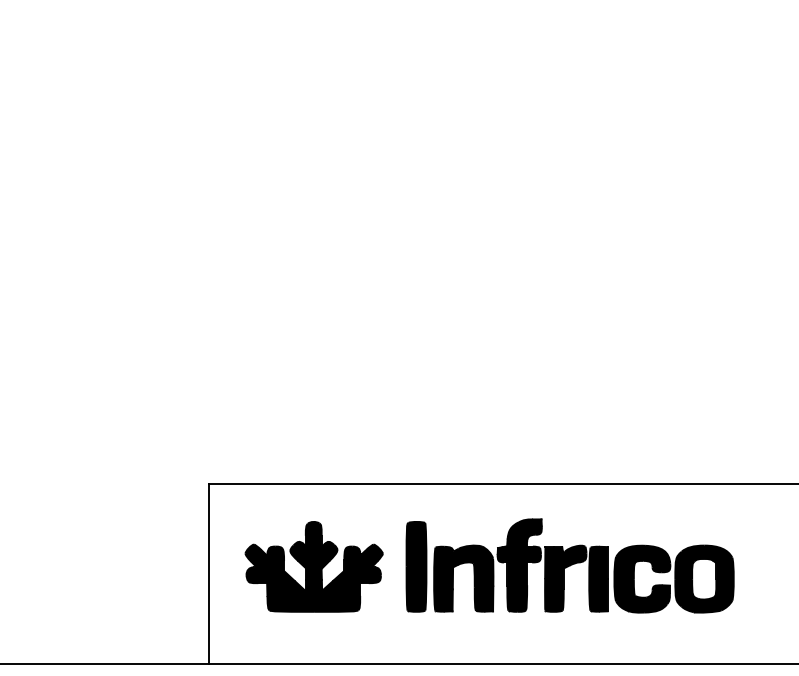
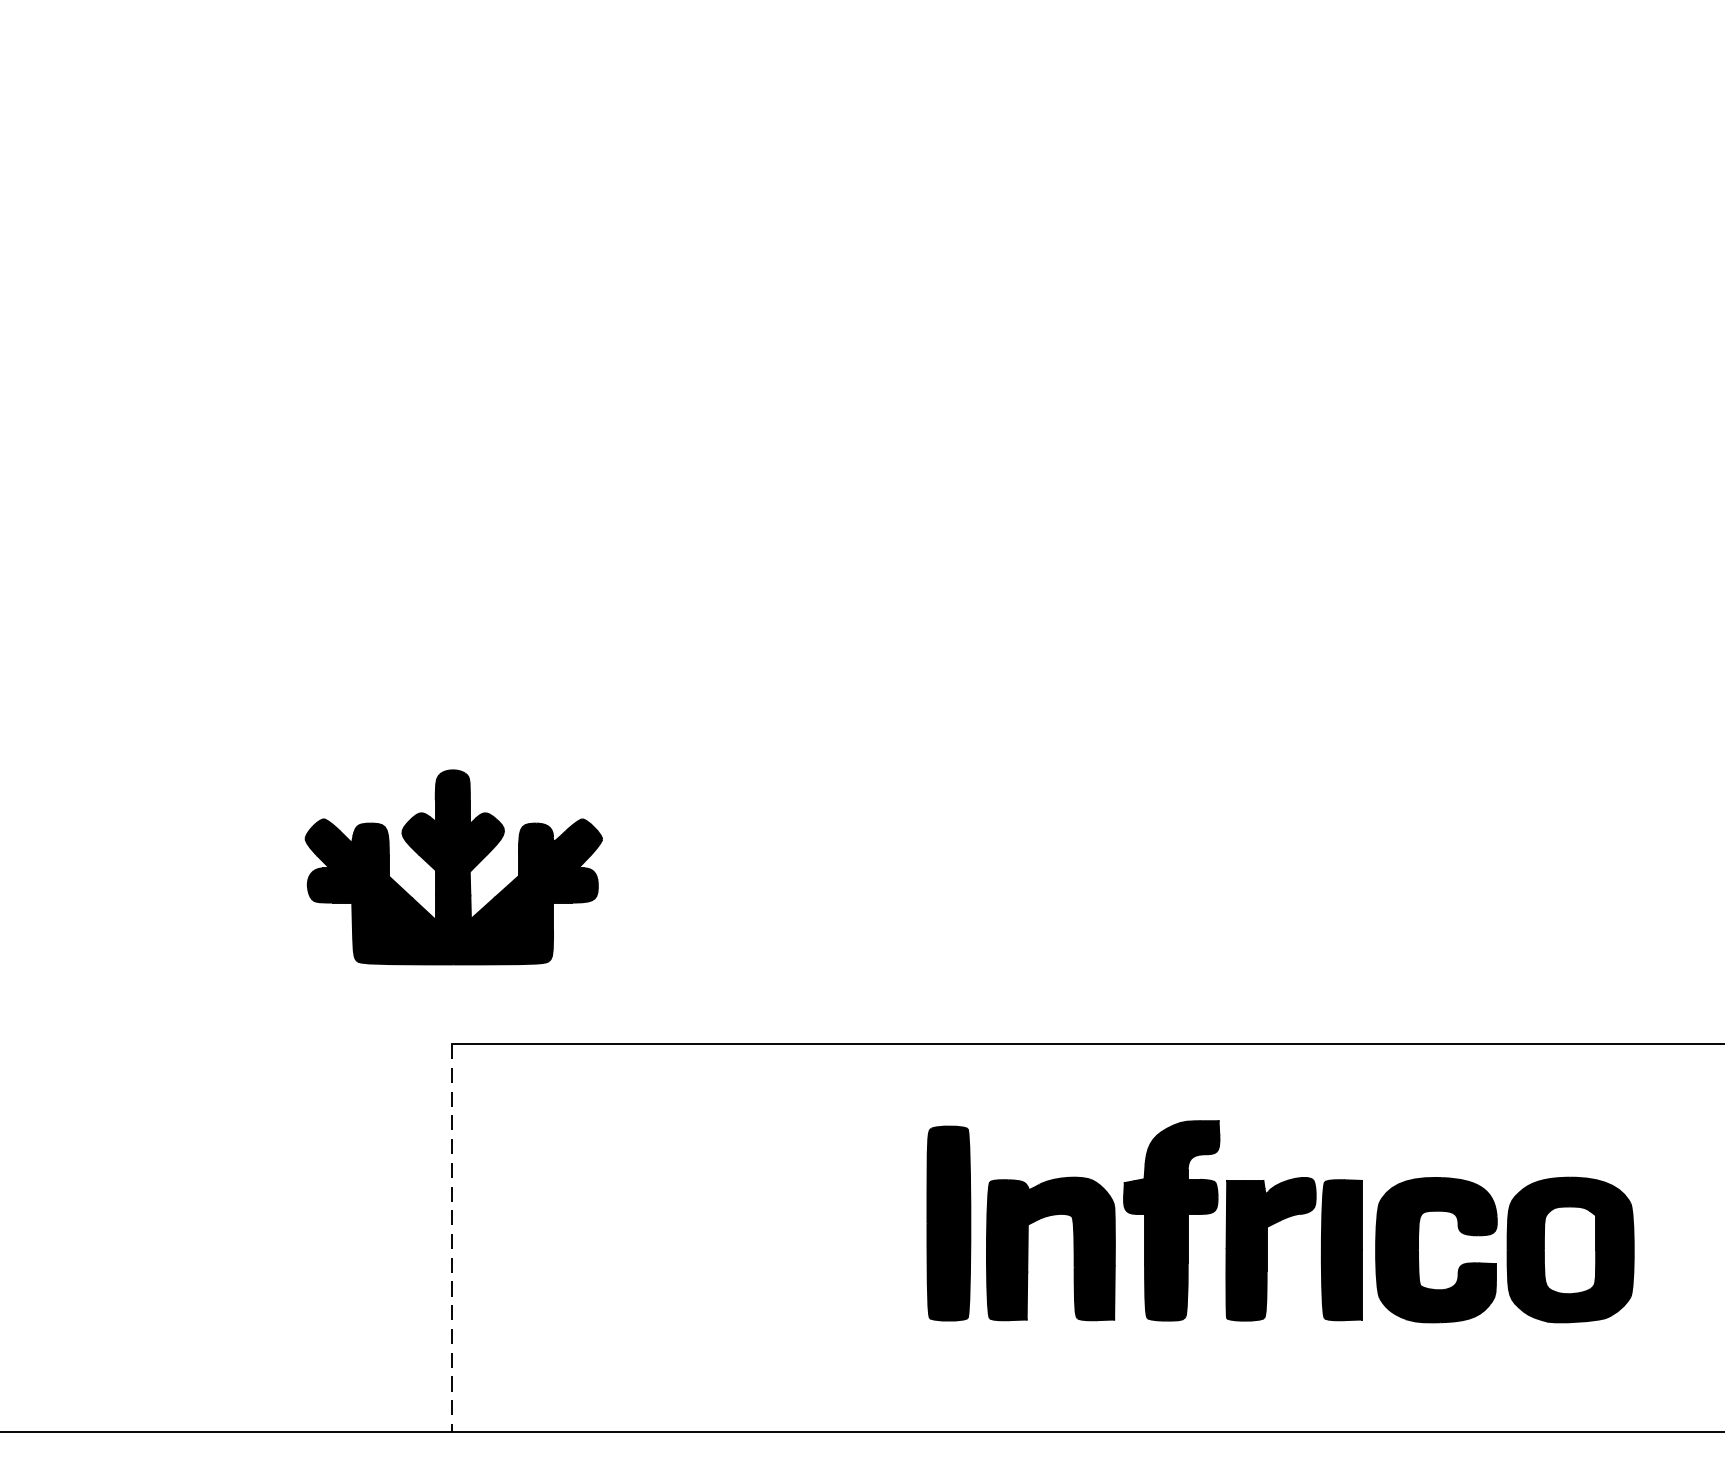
part: (569, 565) -> (1279, 1220), moved
part: (313, 566) -> (452, 866), moved
line: (209, 573) -> (452, 1237), solid -> dashed

